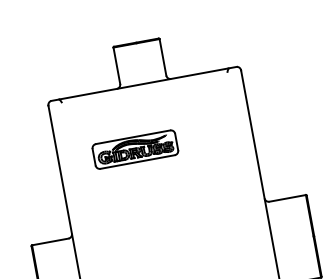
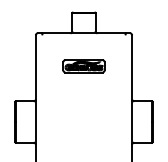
part: (134, 150) -> (83, 66), moved

